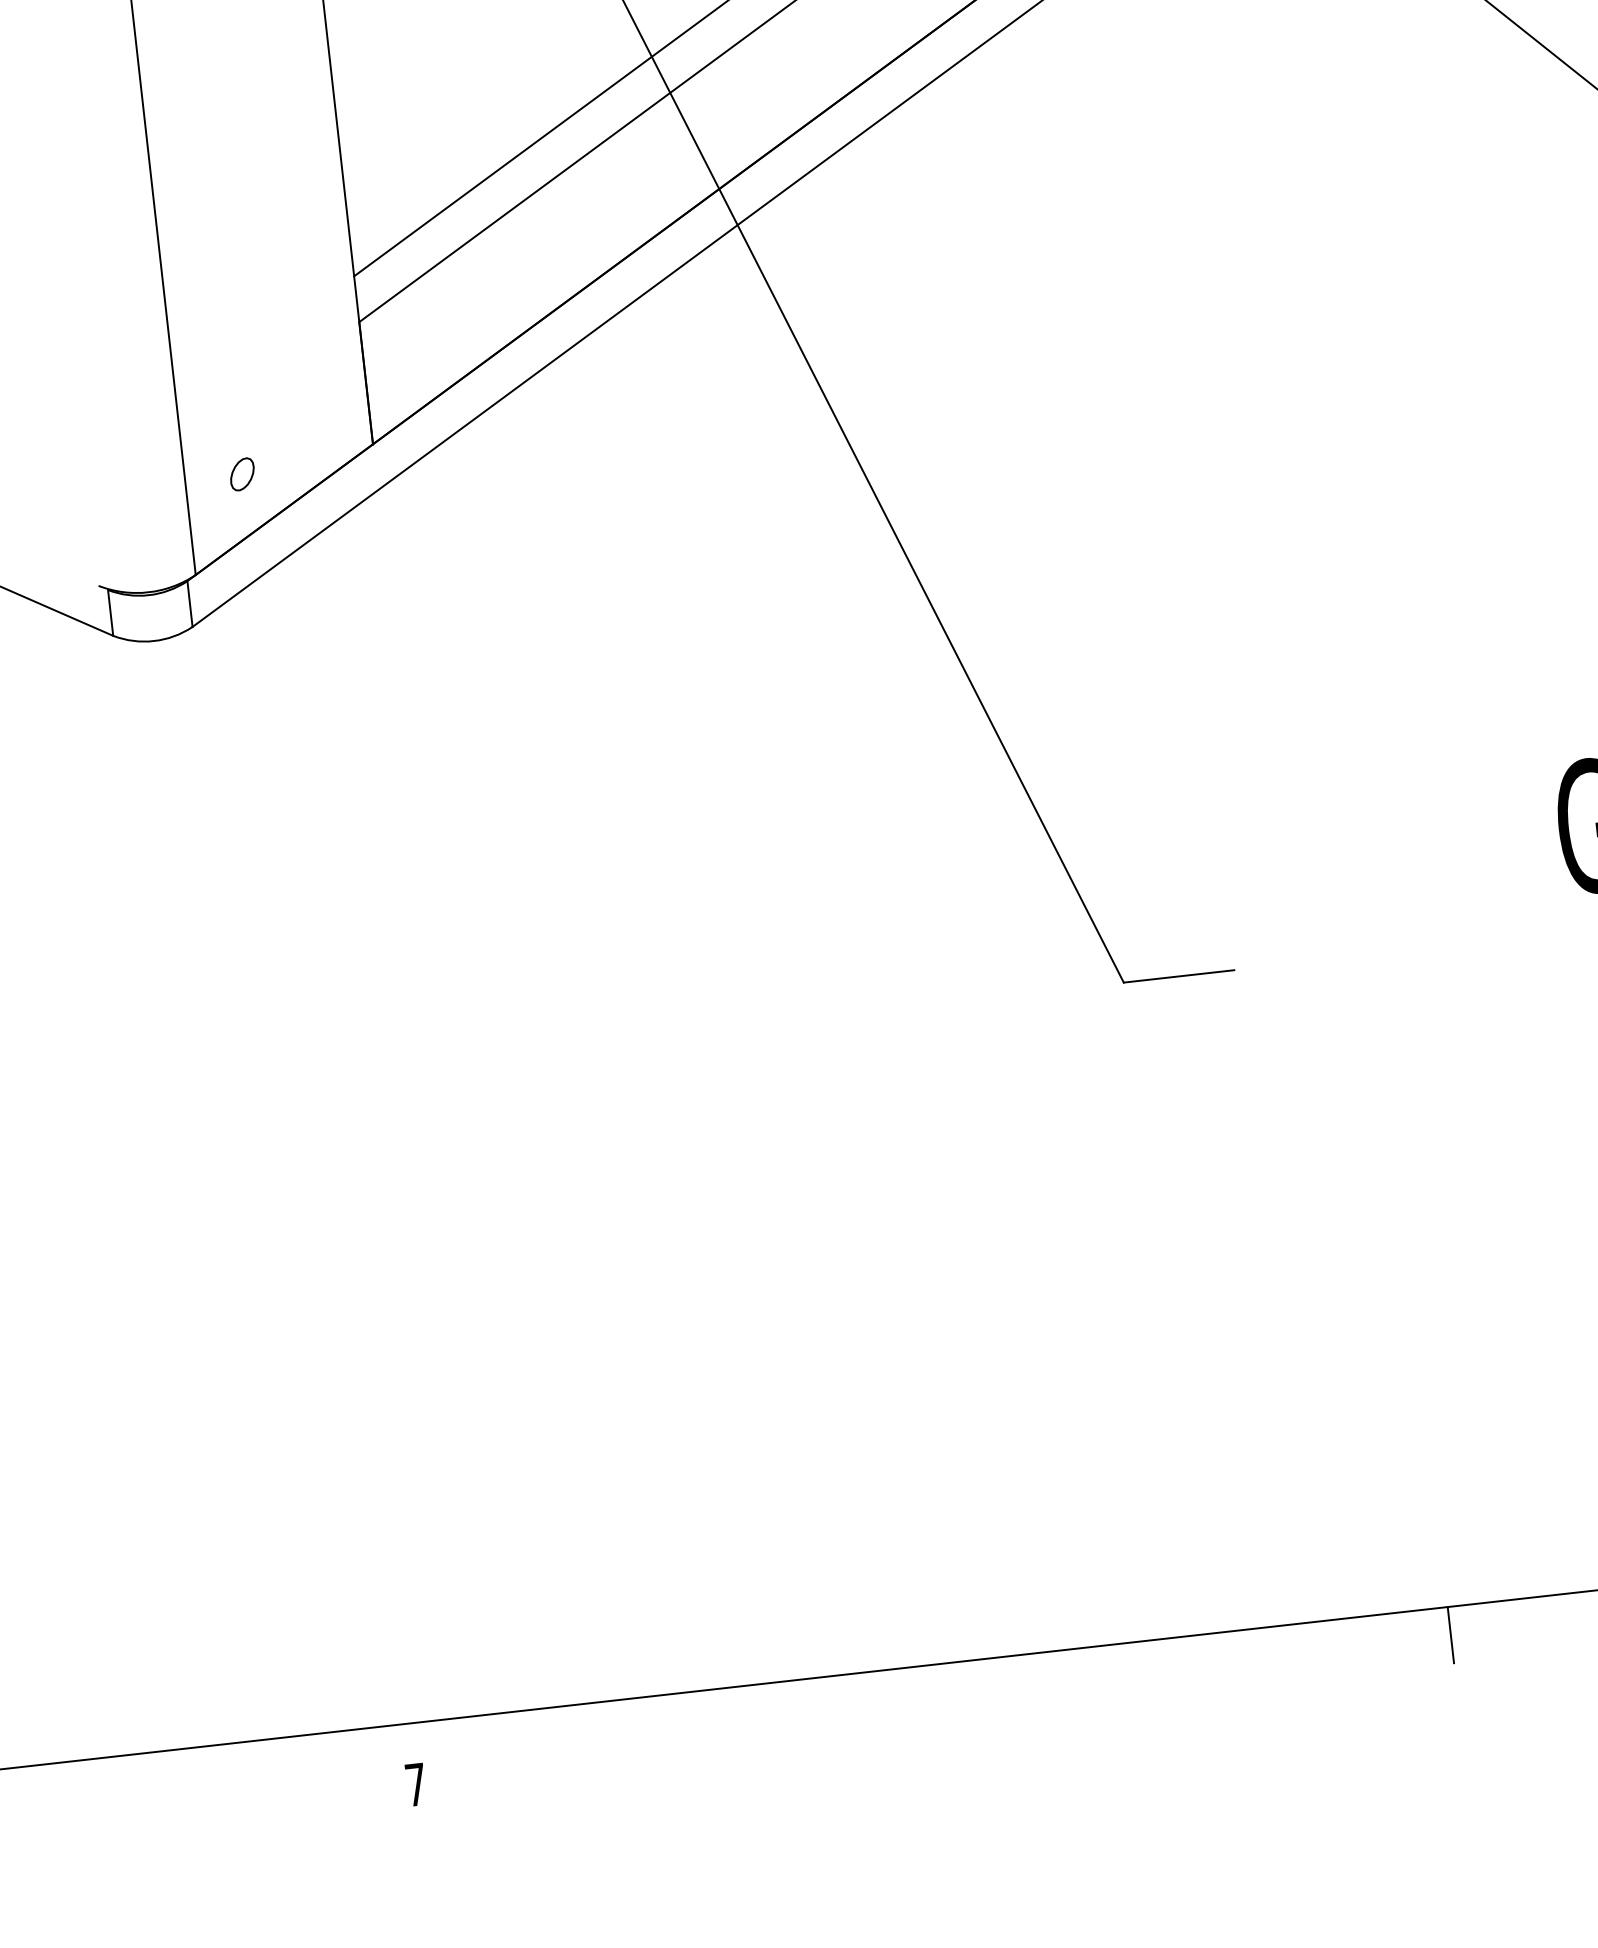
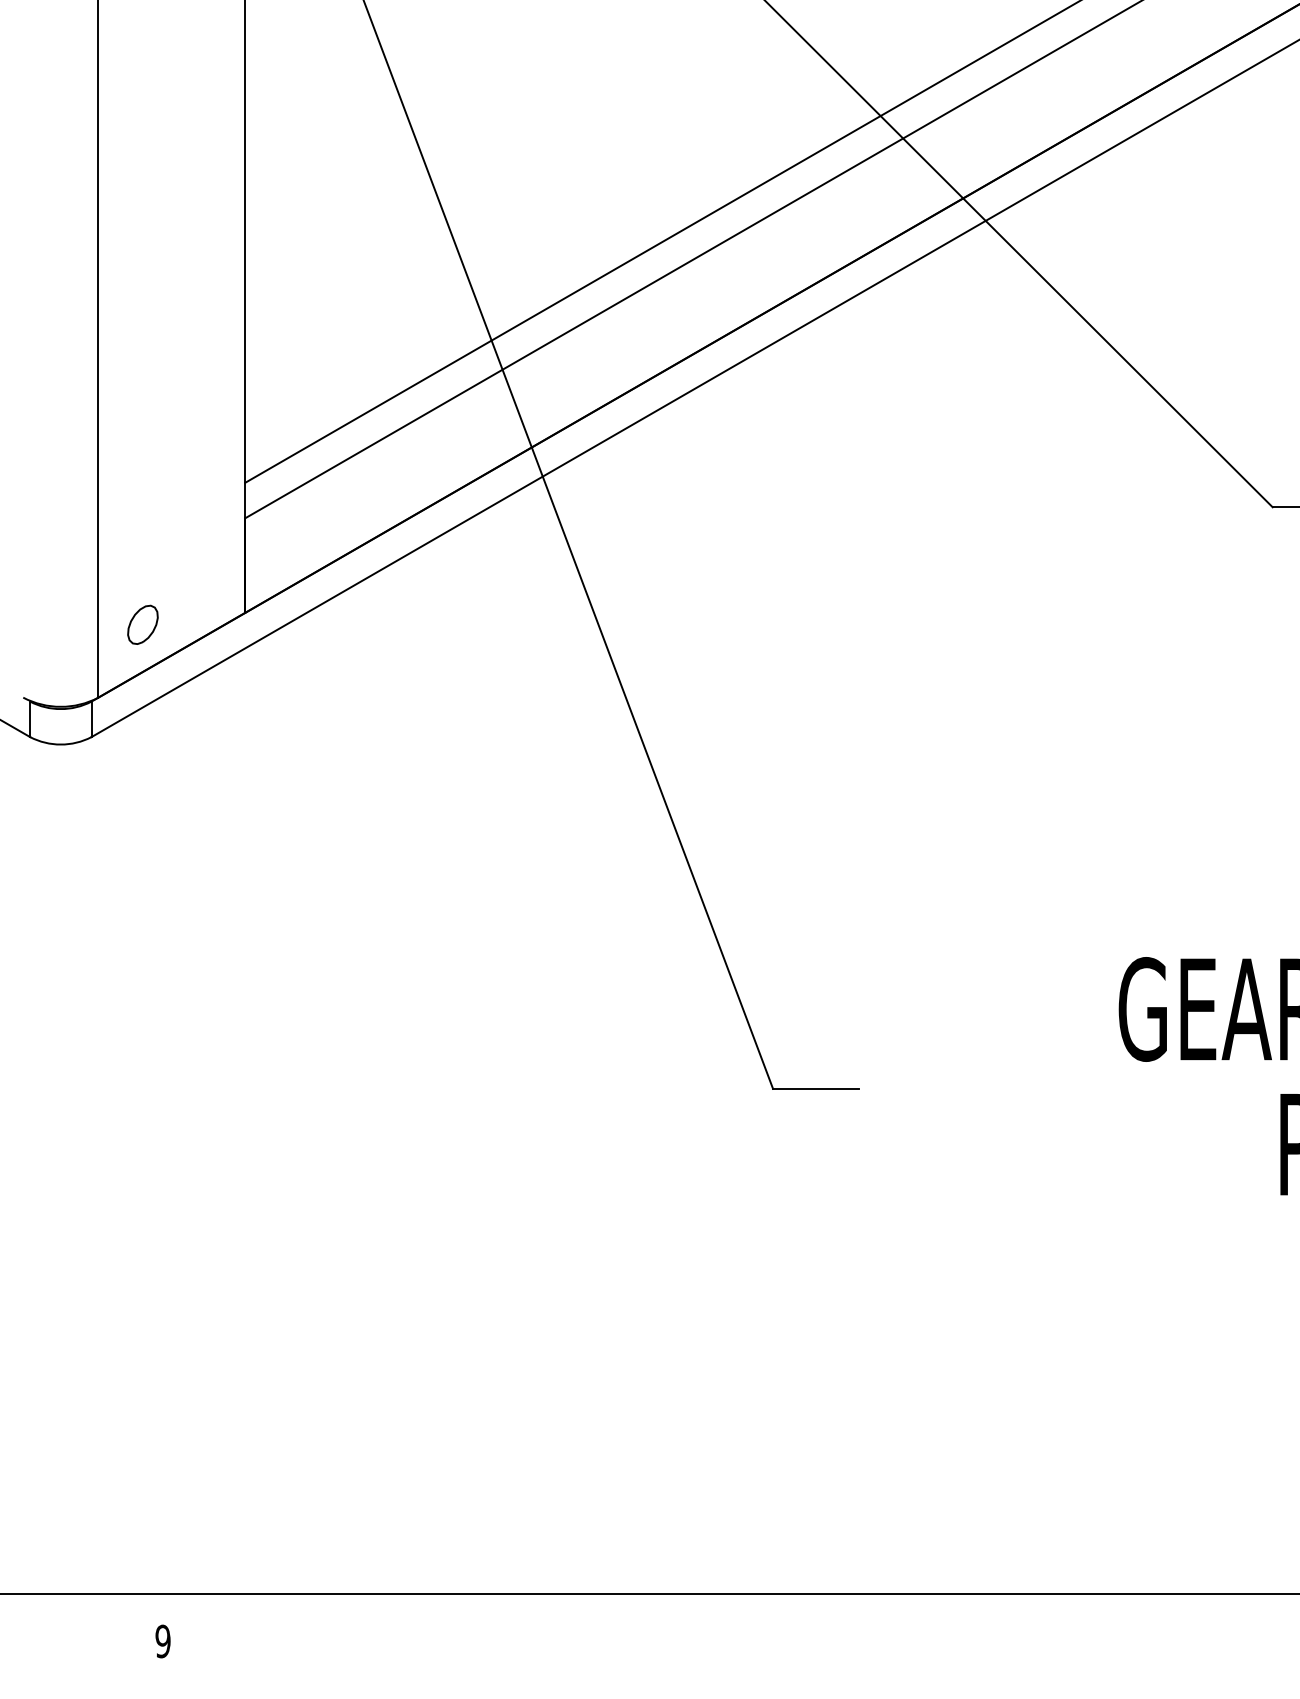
part: (242, 474) -> (142, 624), size x1.6
line: (1451, 1634) -> (967, 1615), removed
text: (415, 1784) -> (162, 1641), 7 -> 9

